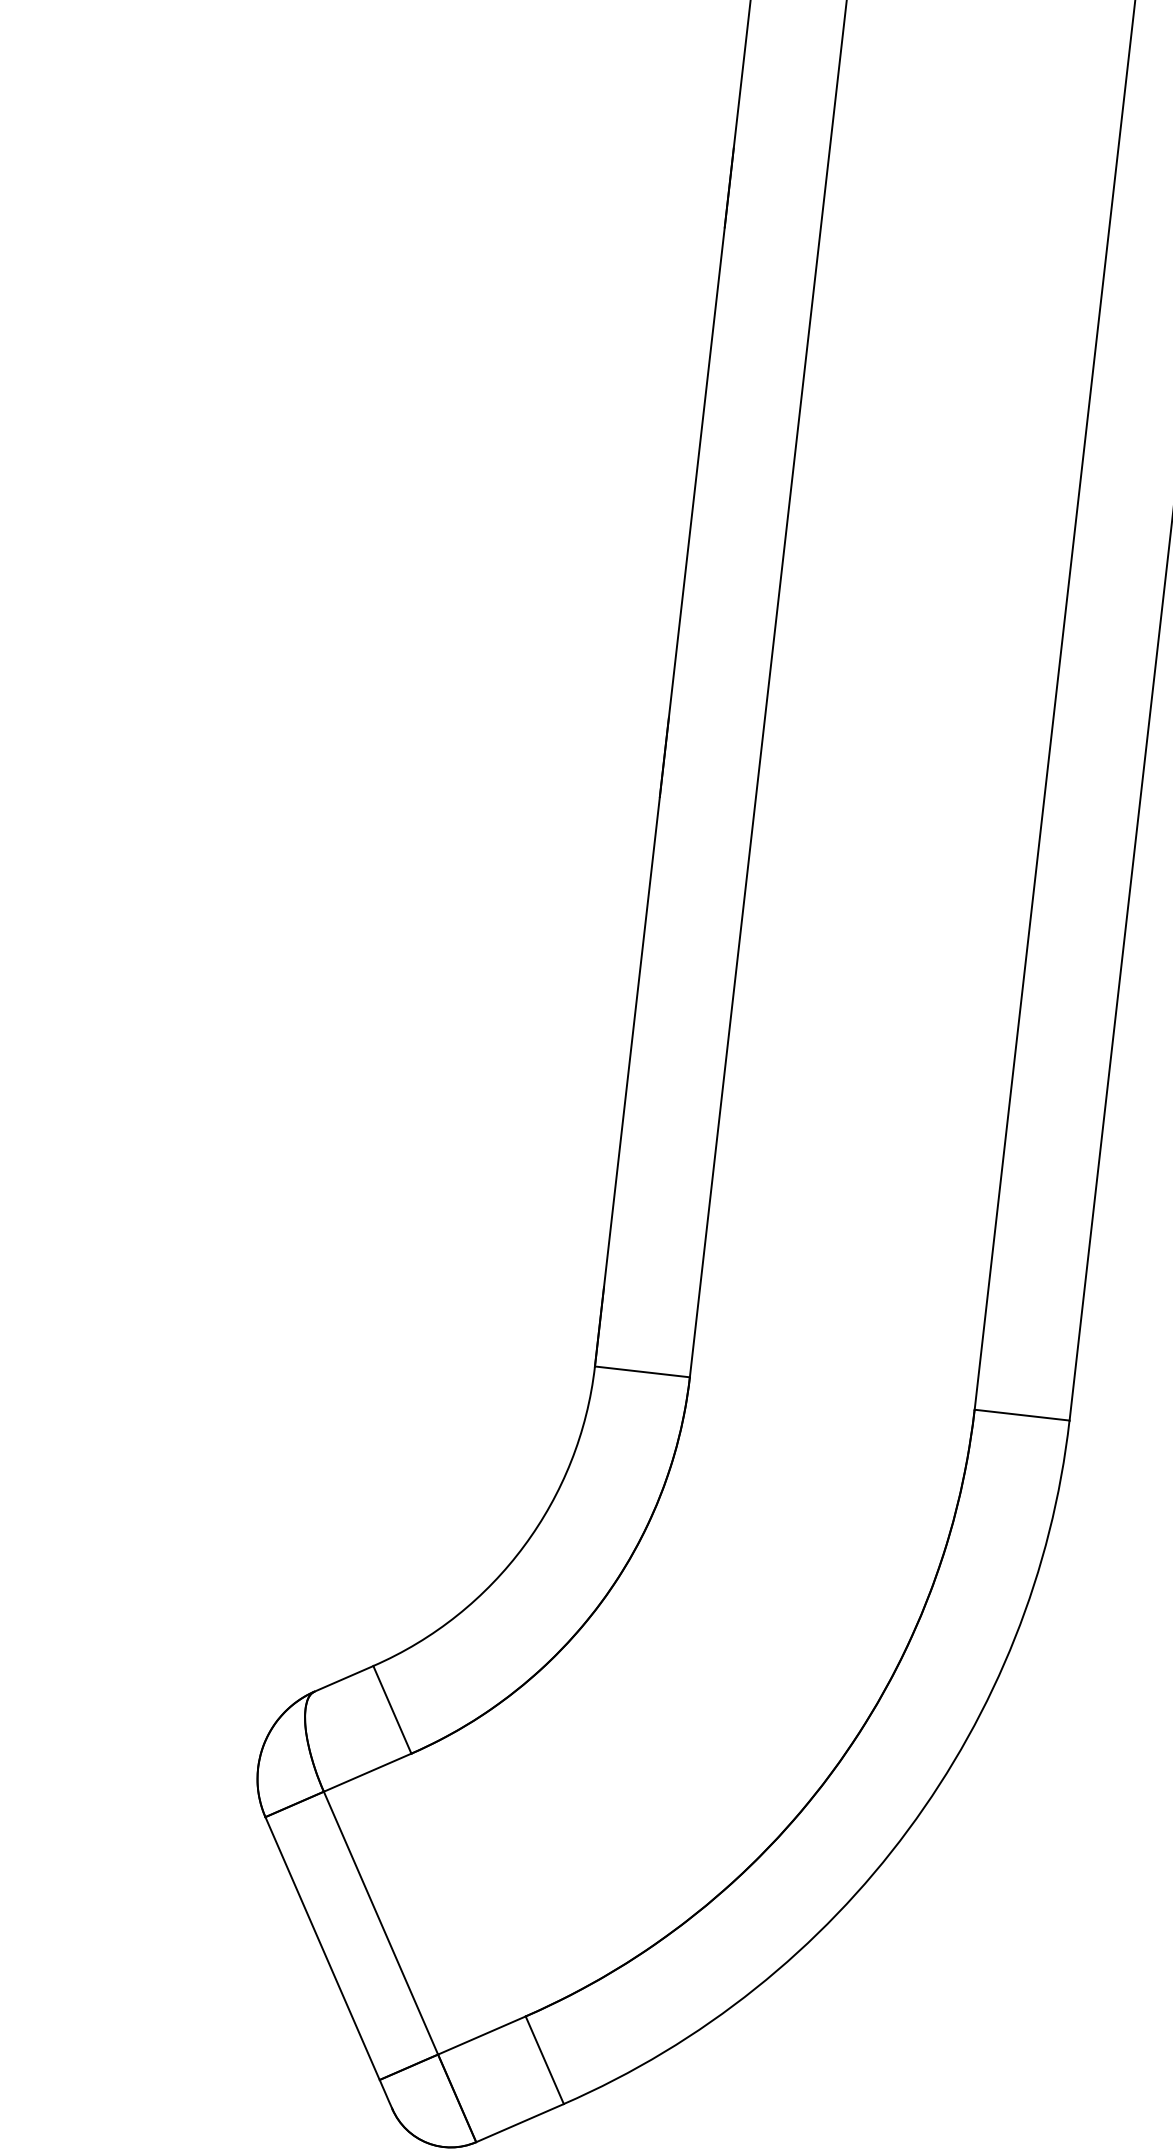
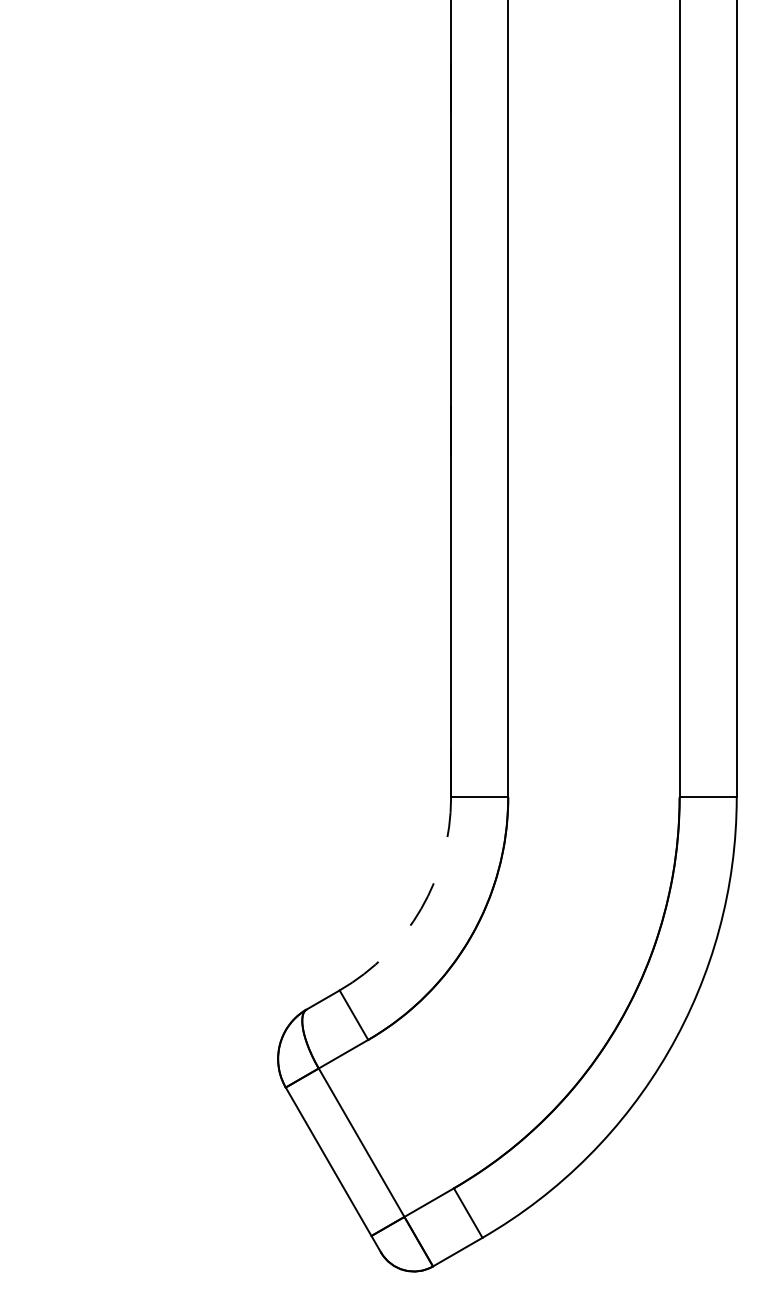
arc: (524, 1545) -> (421, 908), solid -> dashed

